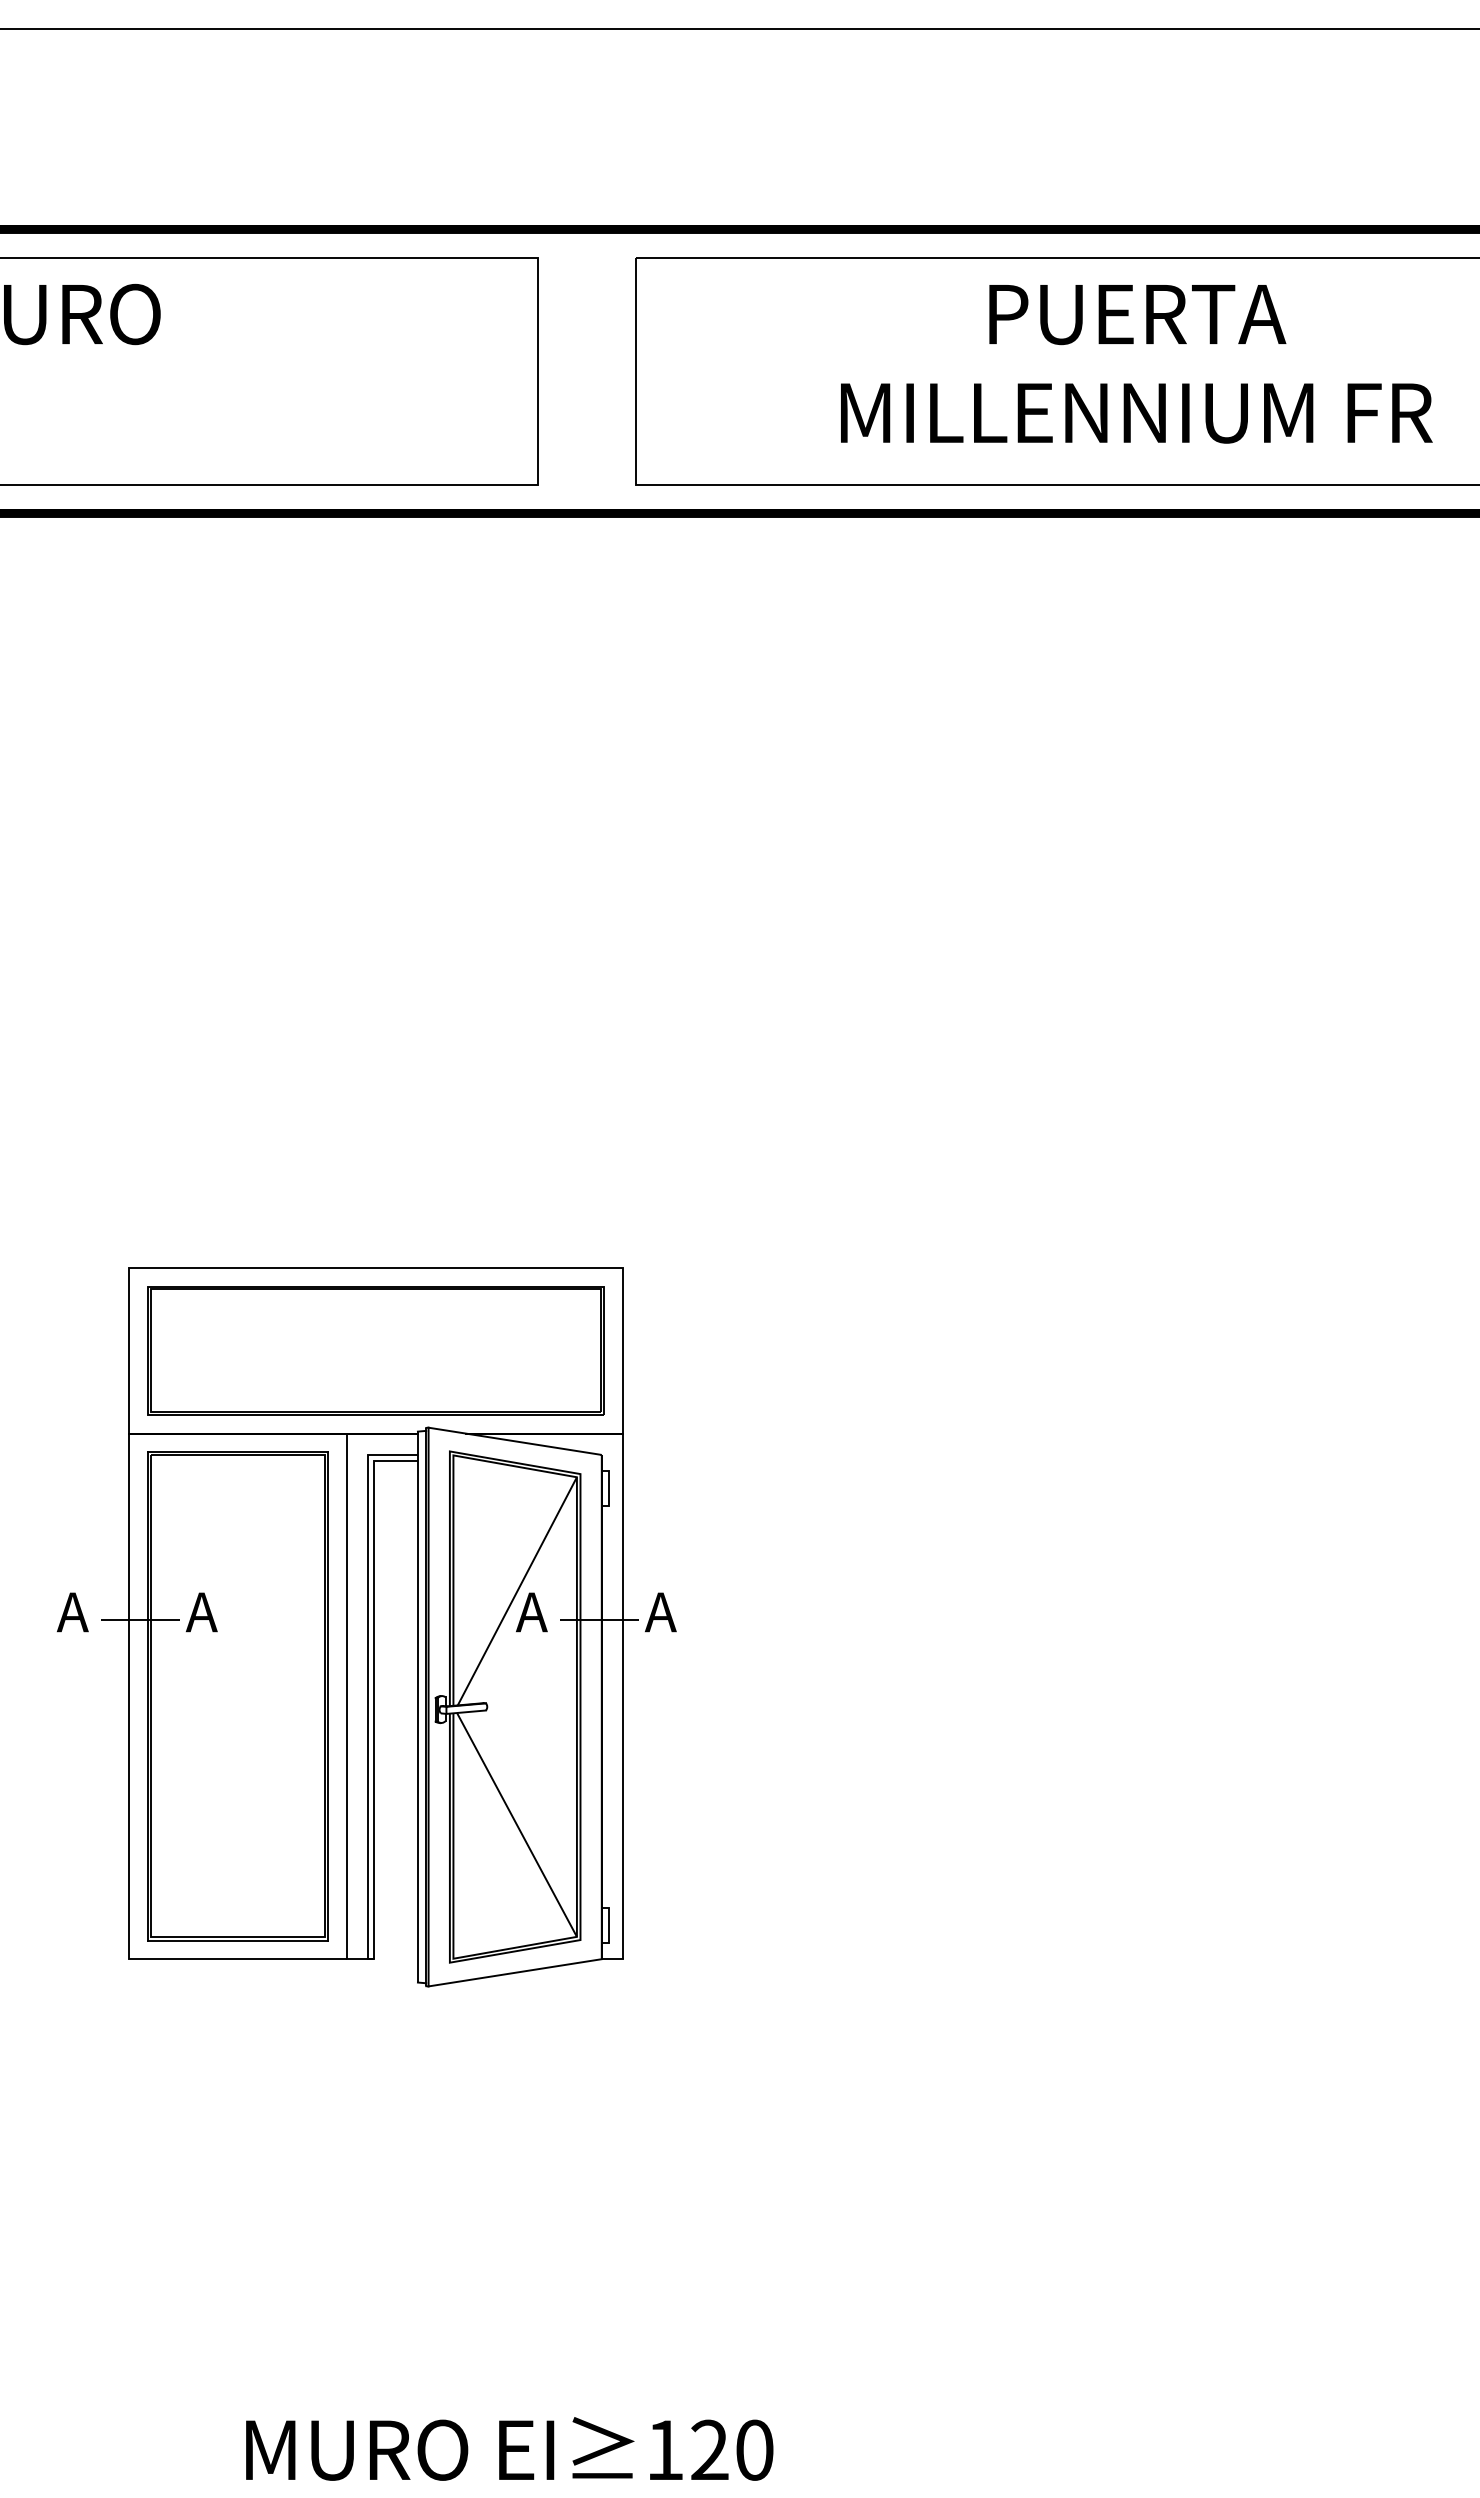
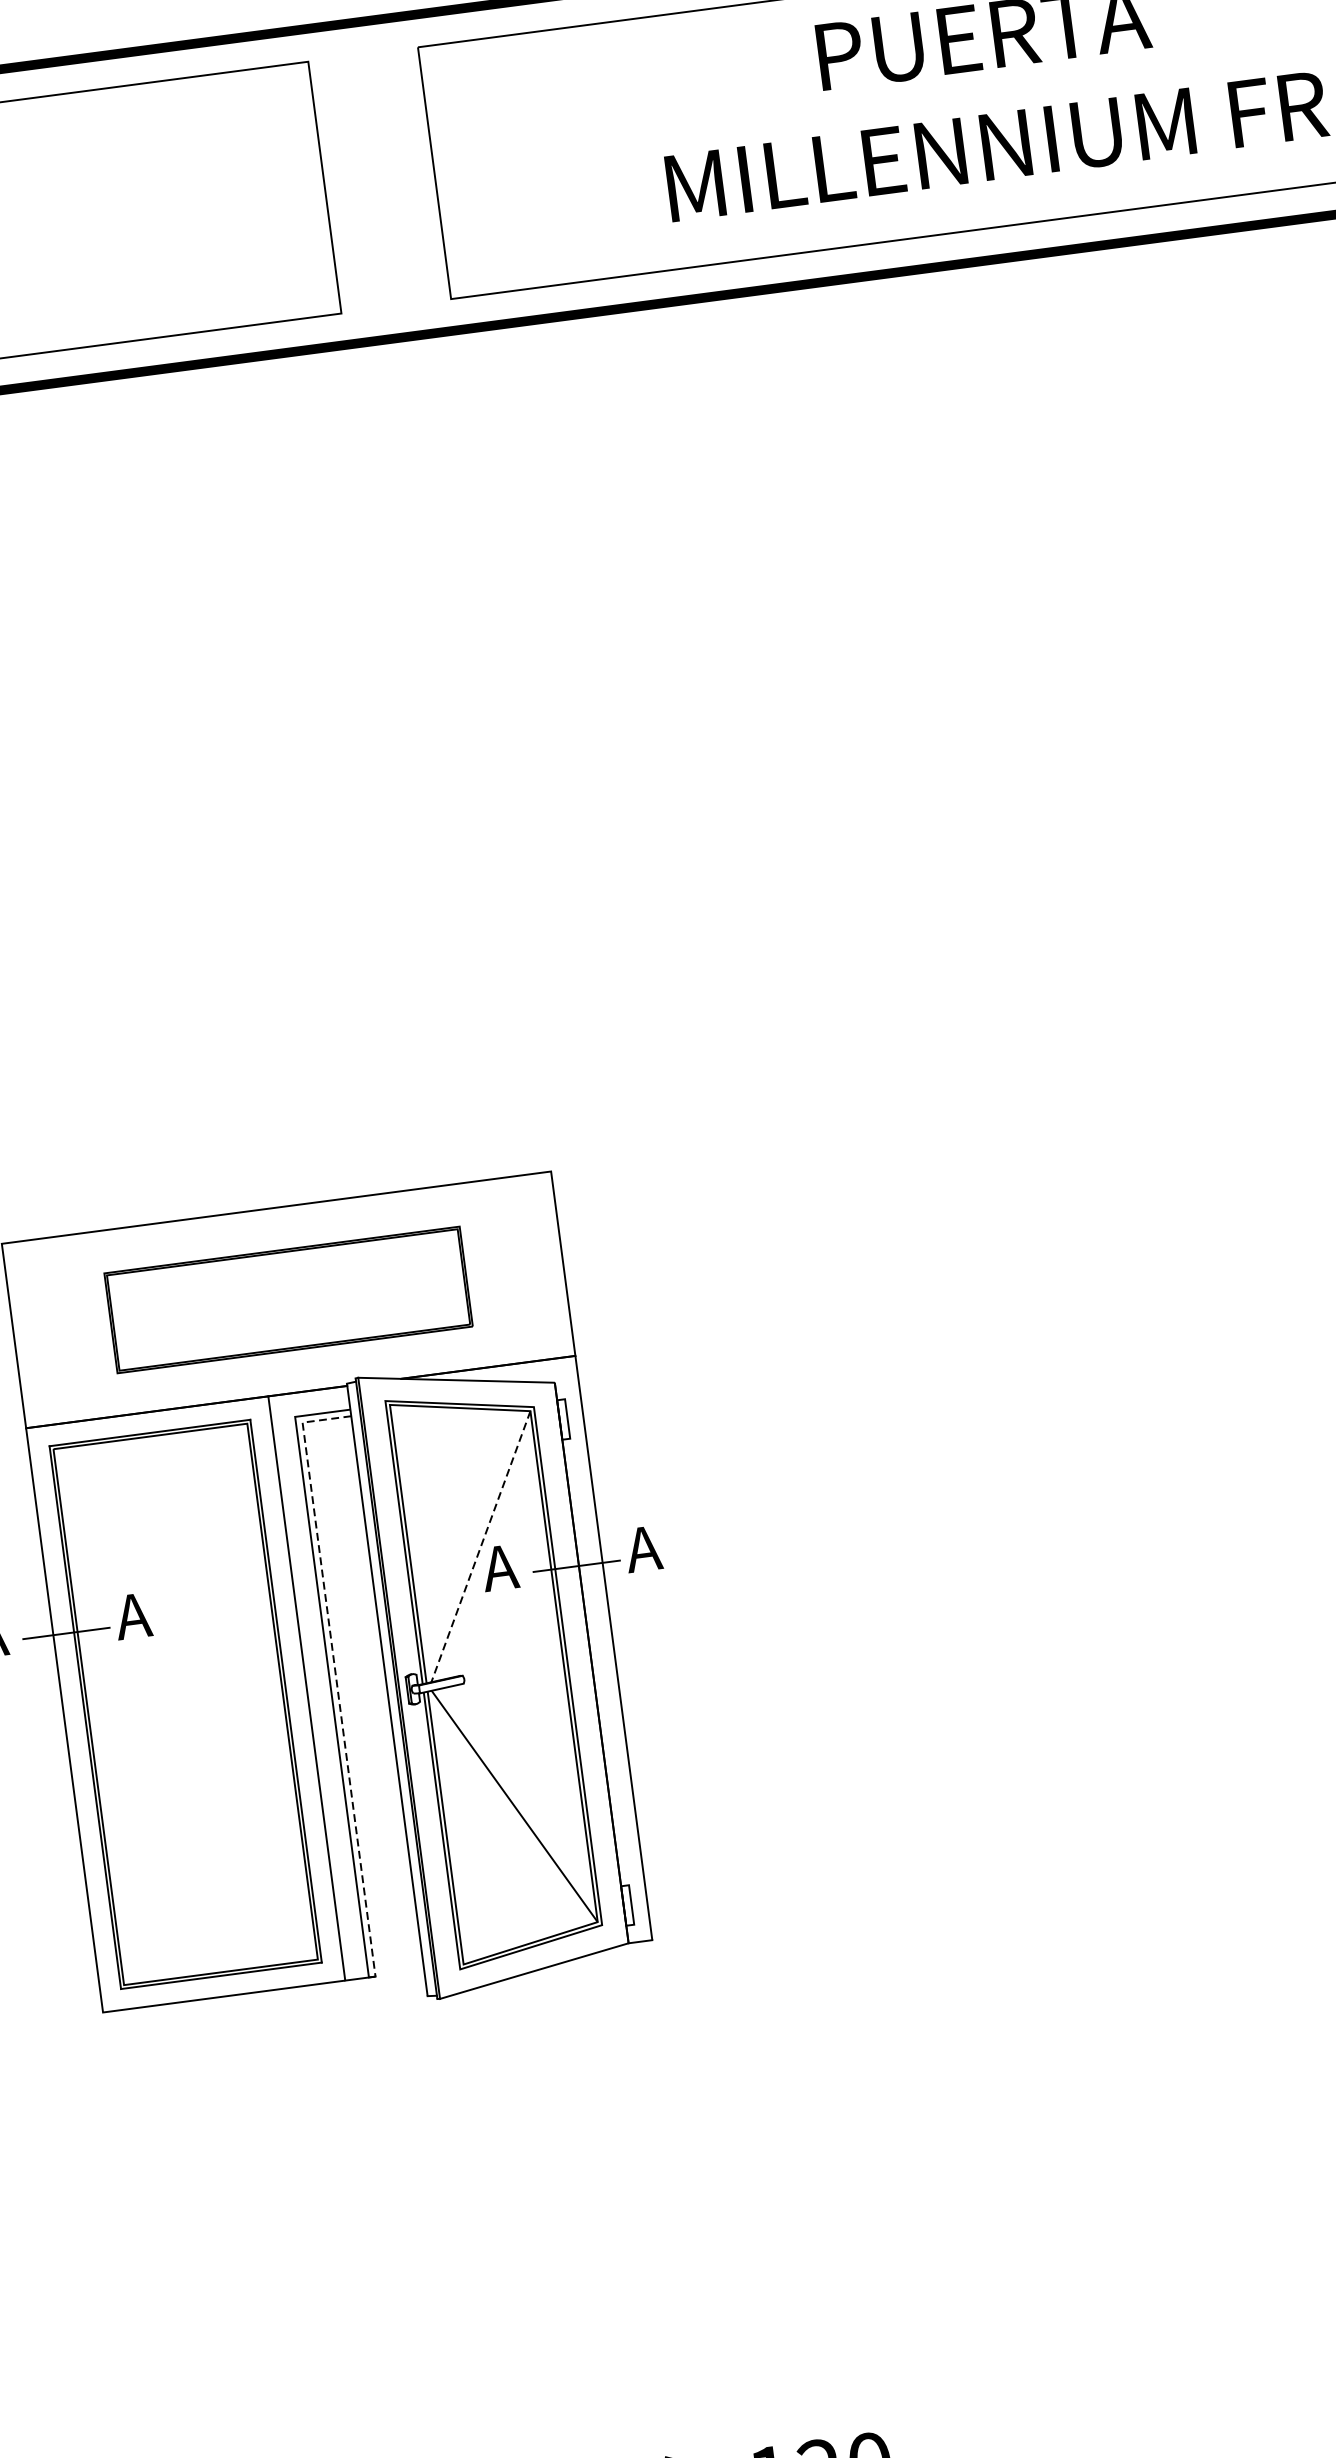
part: (375, 1350) -> (287, 1299), size x0.7
line: (517, 1591) -> (481, 1546), solid -> dashed
line: (374, 1688) -> (336, 1675), solid -> dashed

